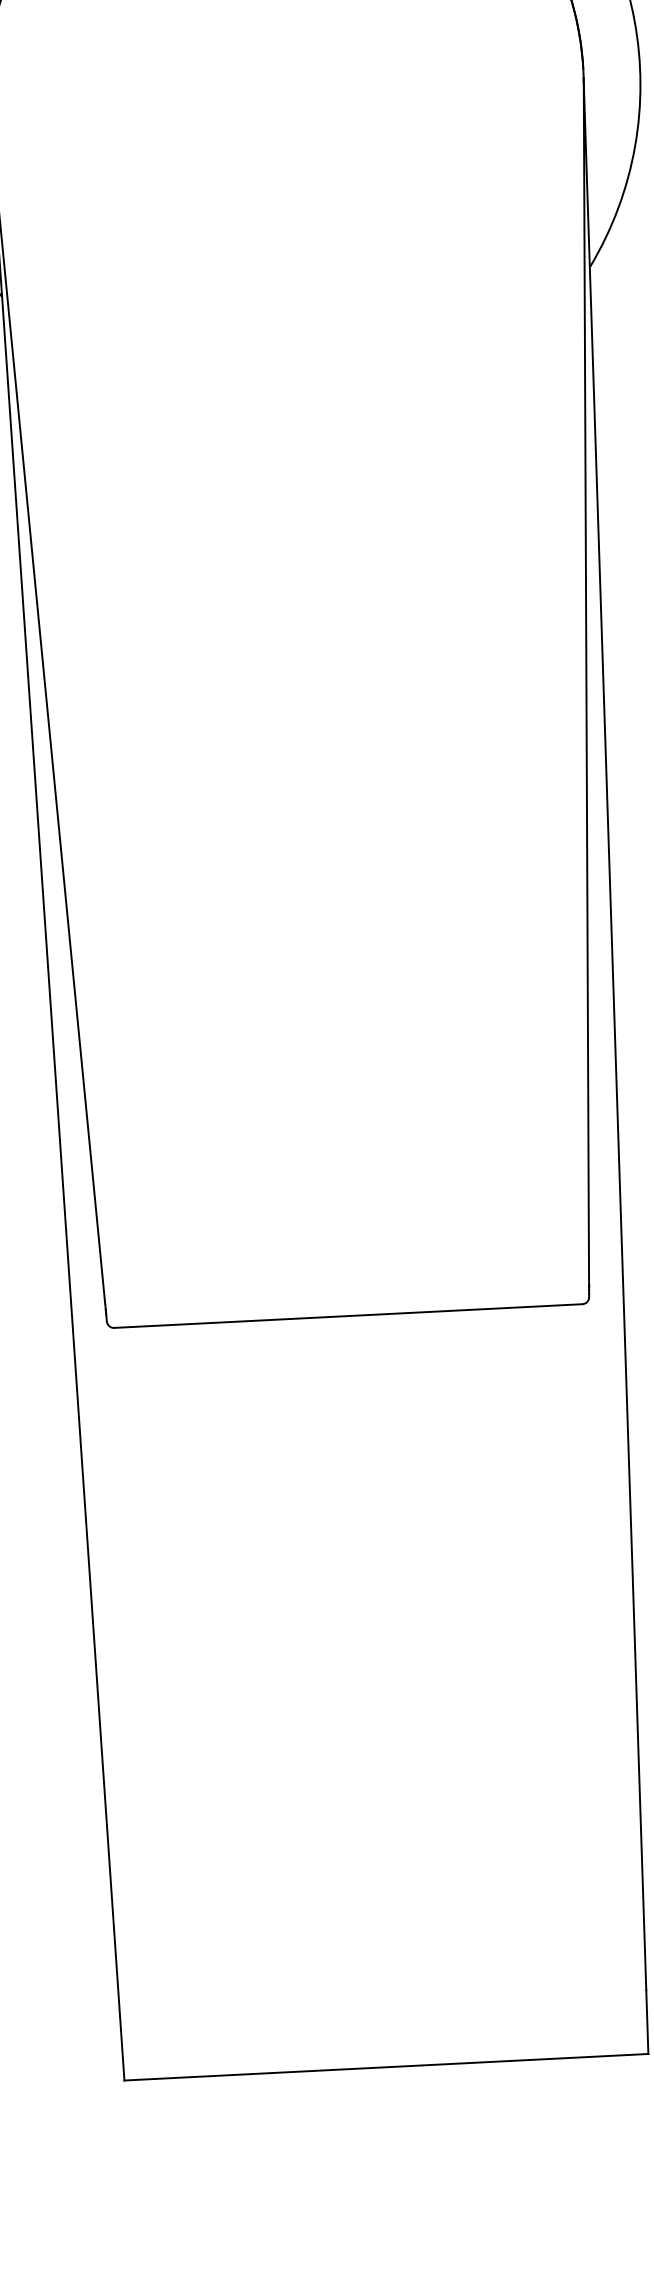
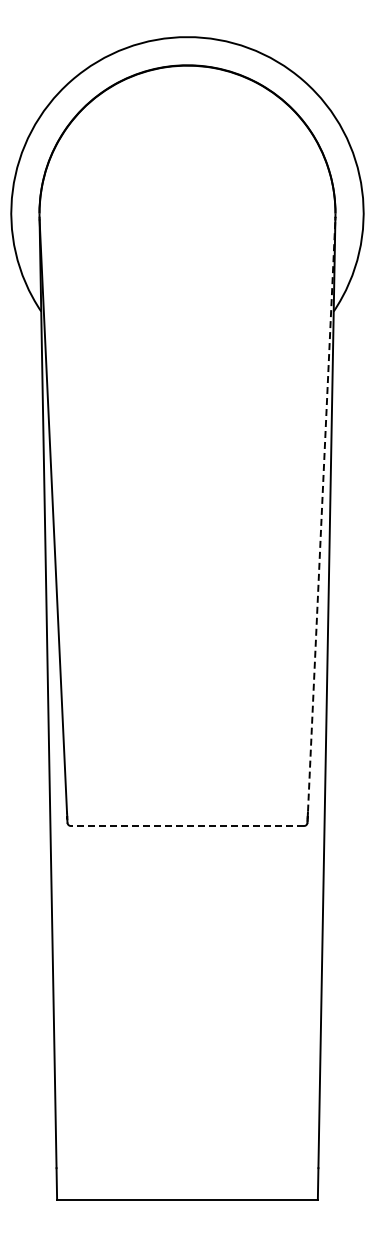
line: (586, 680) -> (321, 516), solid -> dashed
line: (346, 1317) -> (186, 826), solid -> dashed

